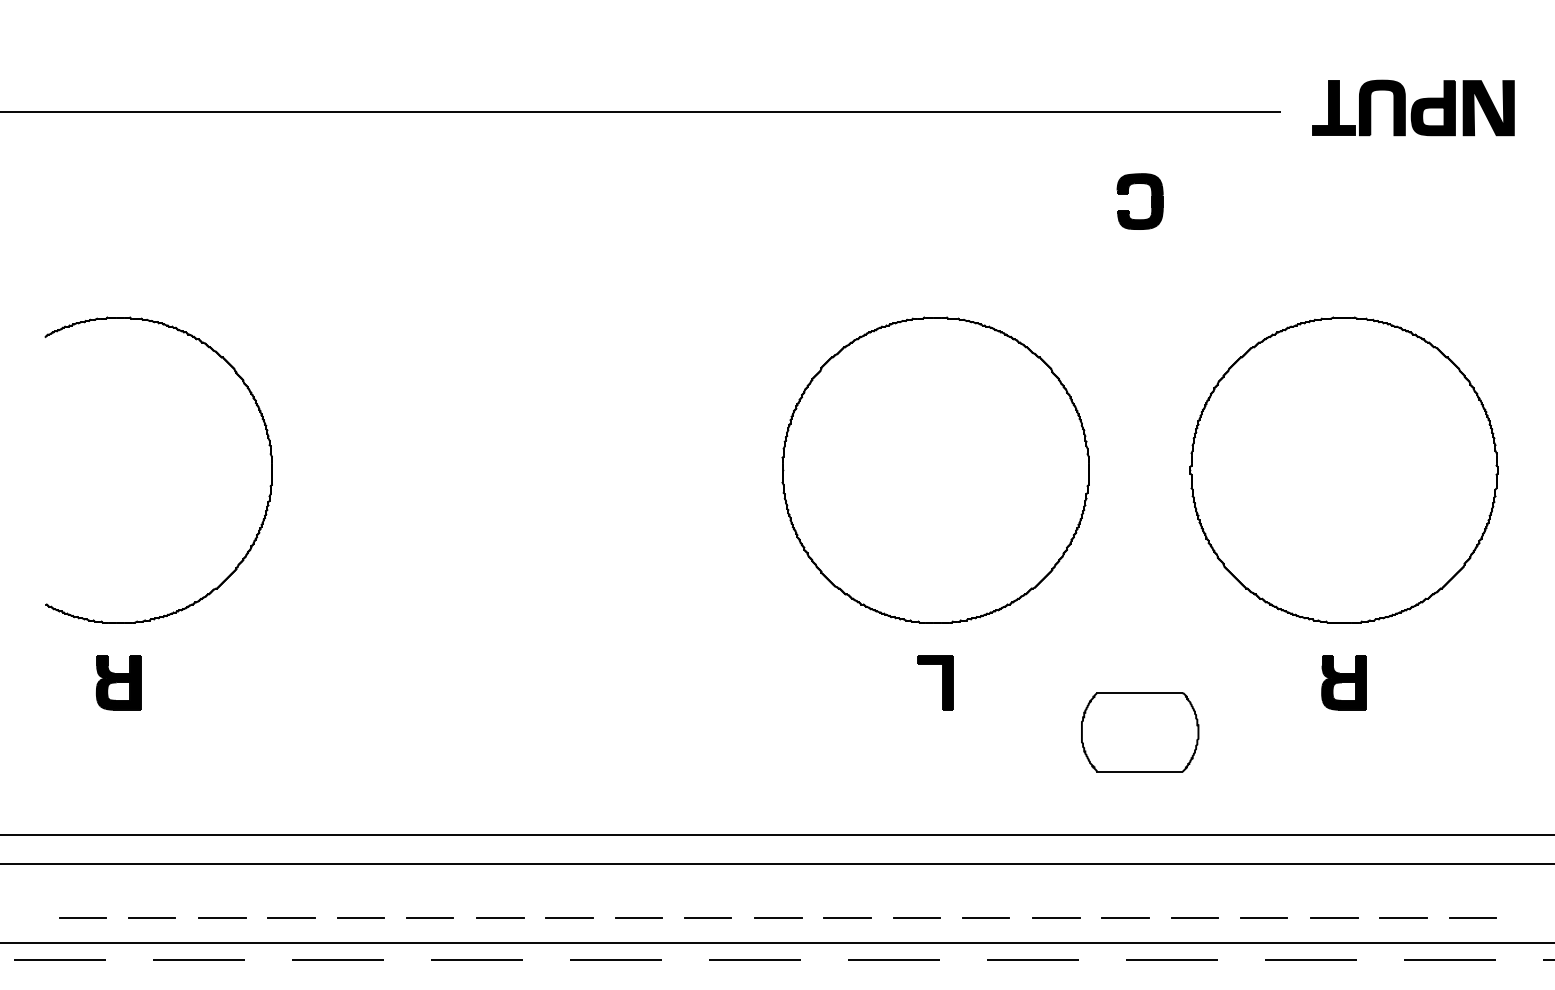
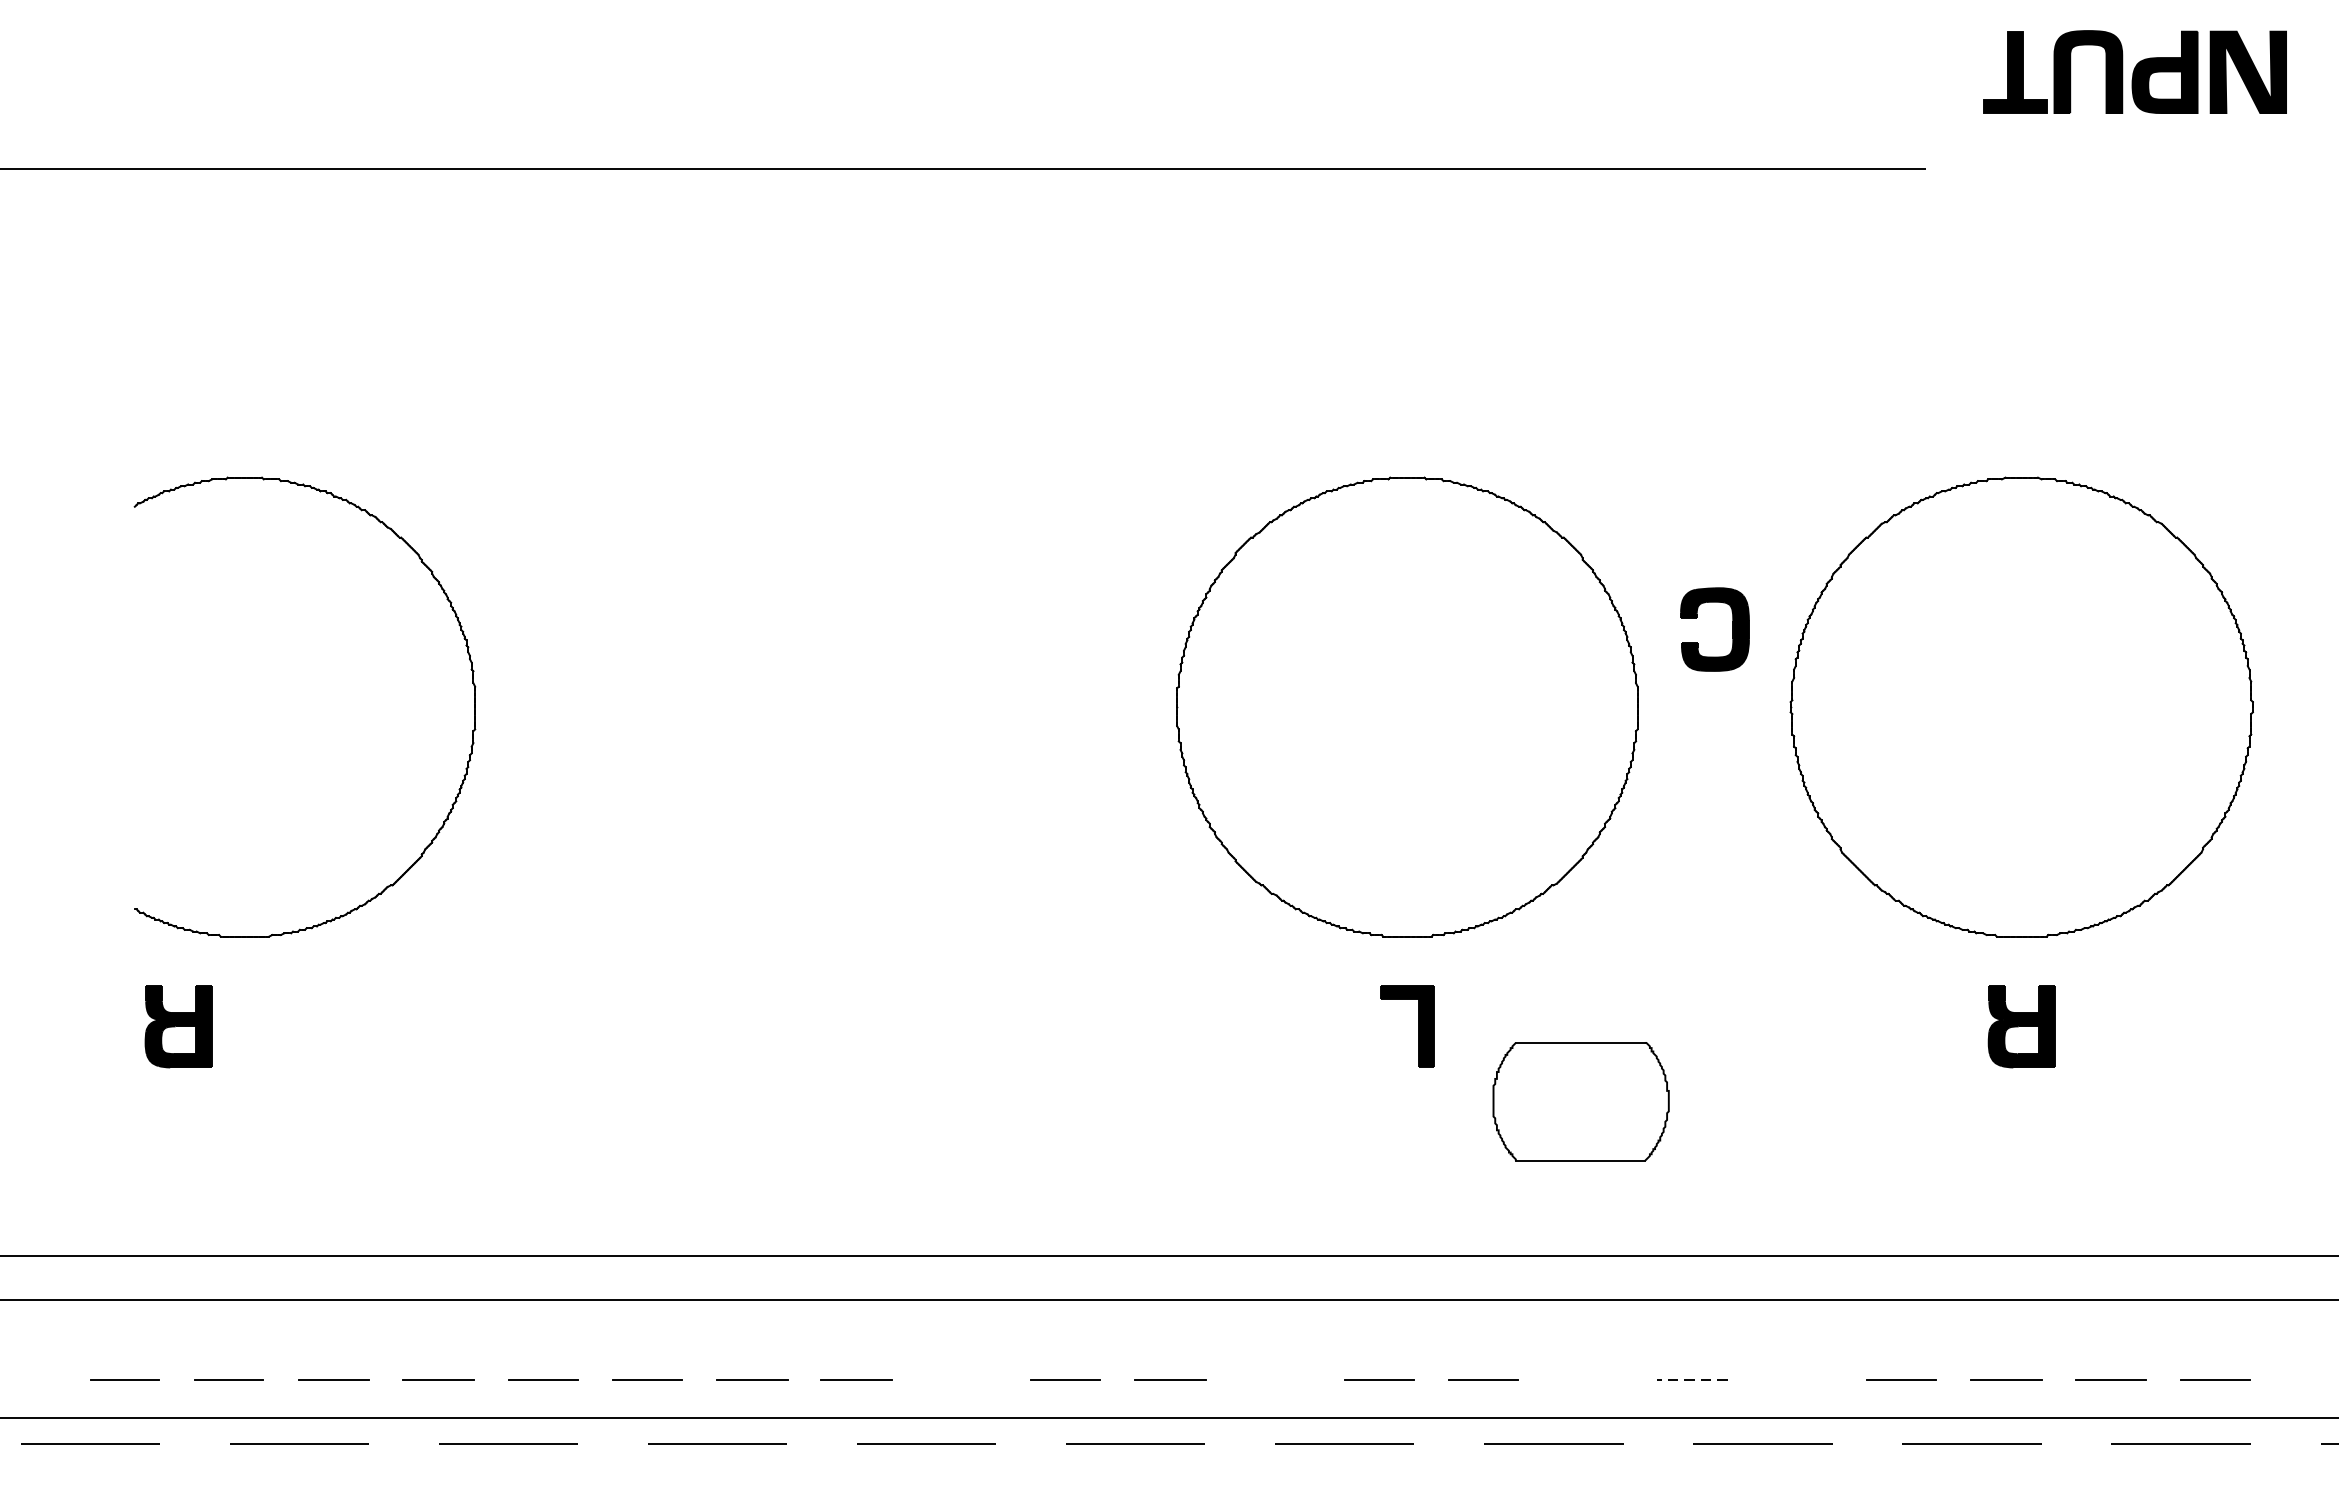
part: (1413, 107) -> (2135, 71), moved
part: (1151, 201) -> (1732, 629), moved
part: (269, 454) -> (471, 683), moved
part: (1140, 732) -> (1581, 1101), moved
line: (638, 917) -> (960, 1380), removed
line: (846, 917) -> (1273, 1380), removed
line: (1055, 917) -> (1587, 1380), removed
line: (1124, 917) -> (1691, 1380), solid -> dashed
line: (1194, 917) -> (1796, 1380), removed

